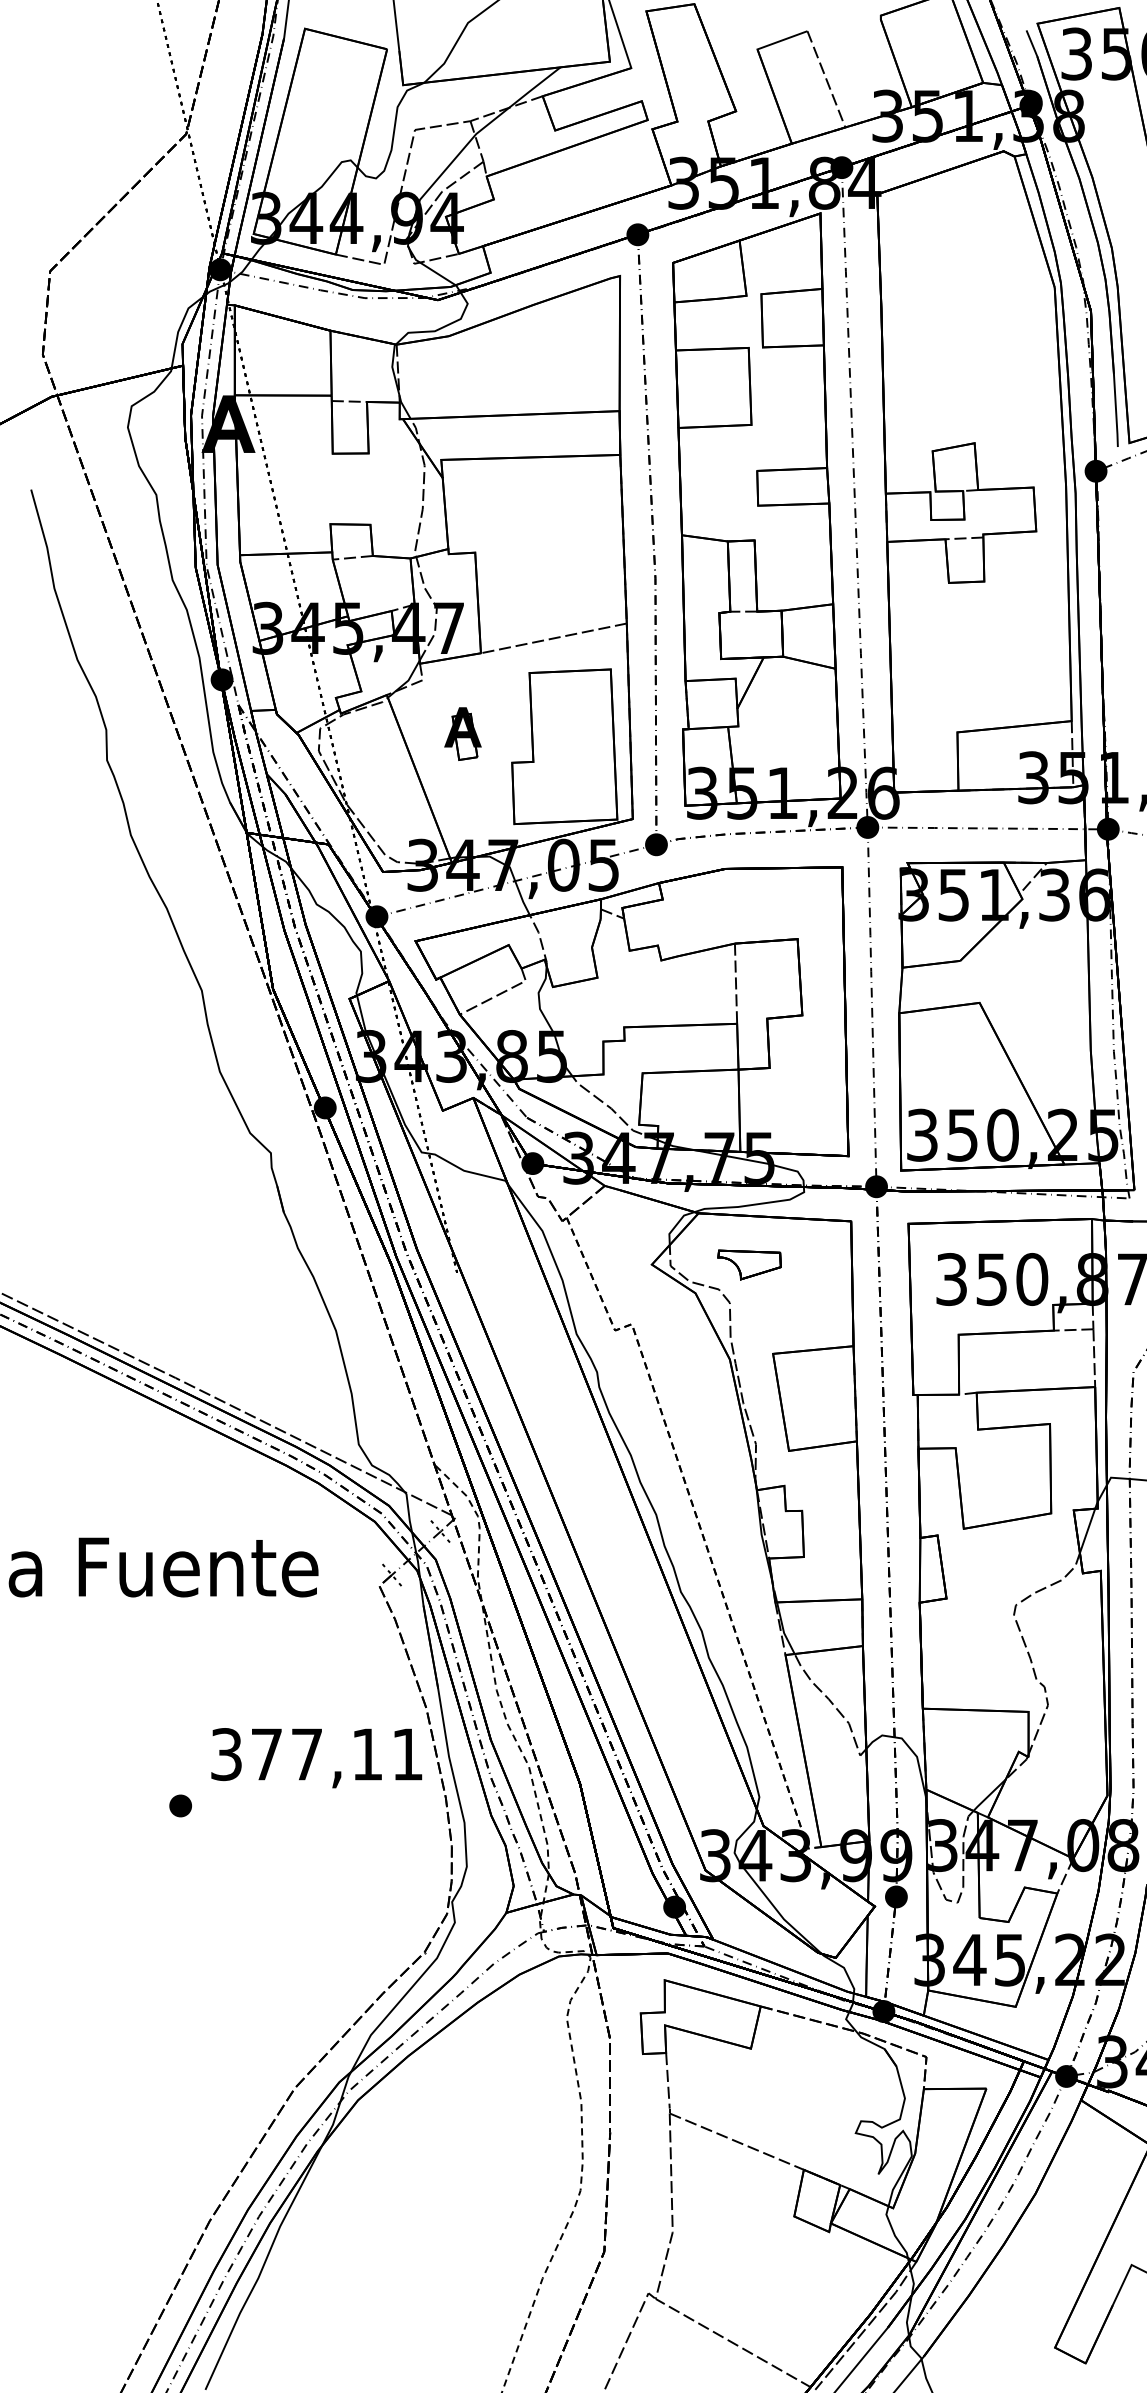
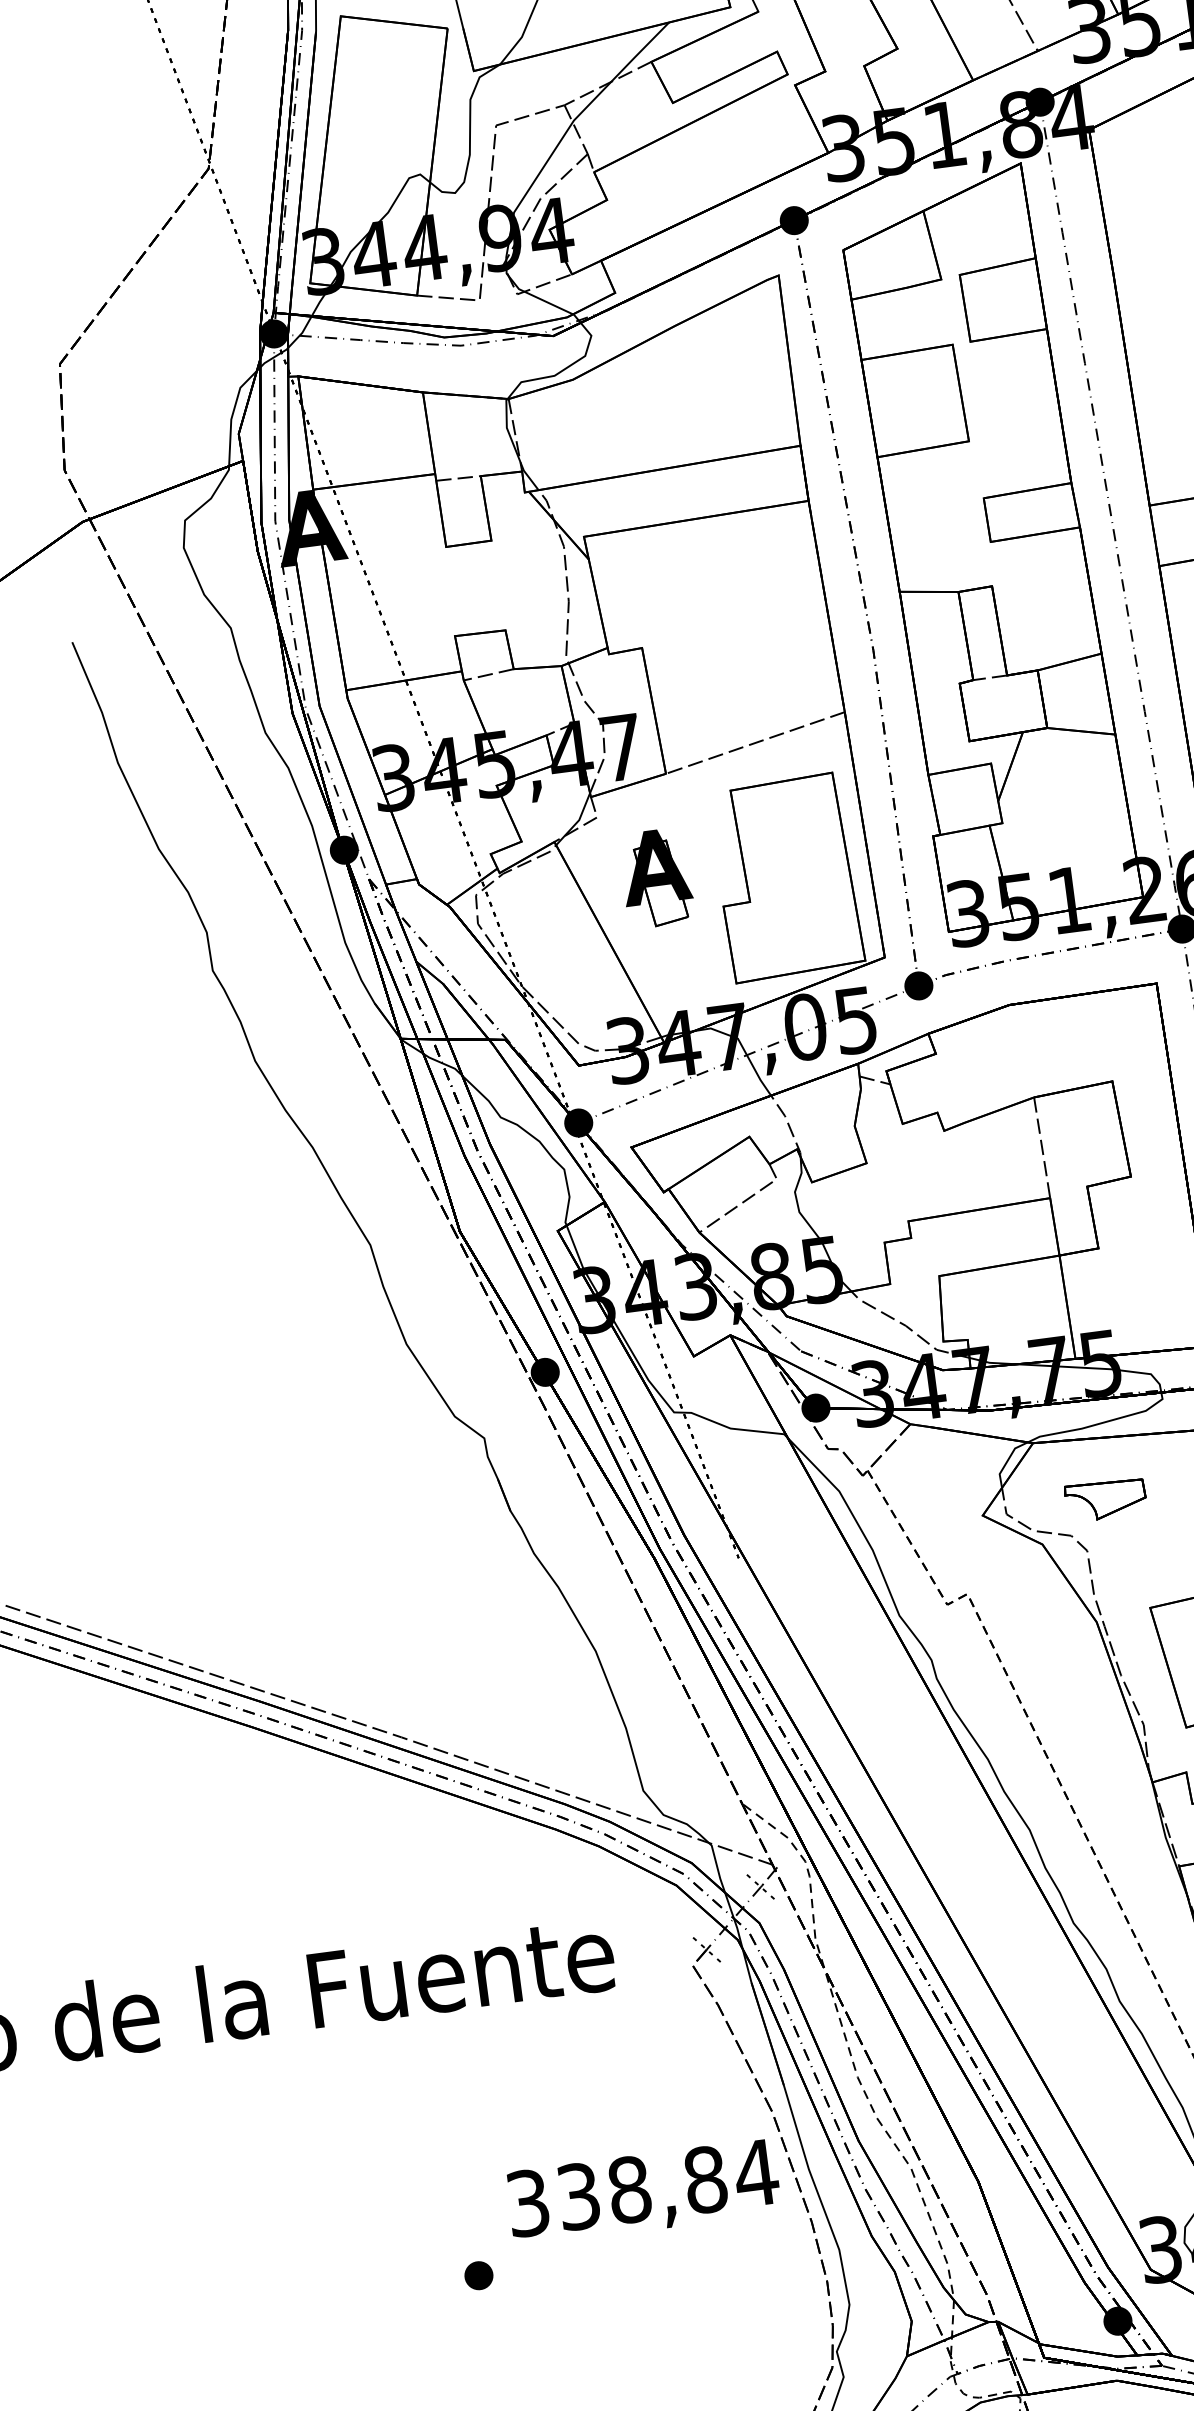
part: (462, 733) -> (656, 877), size x1.43
text: (337, 1754) -> (667, 2184), 377,11 -> 338,84

